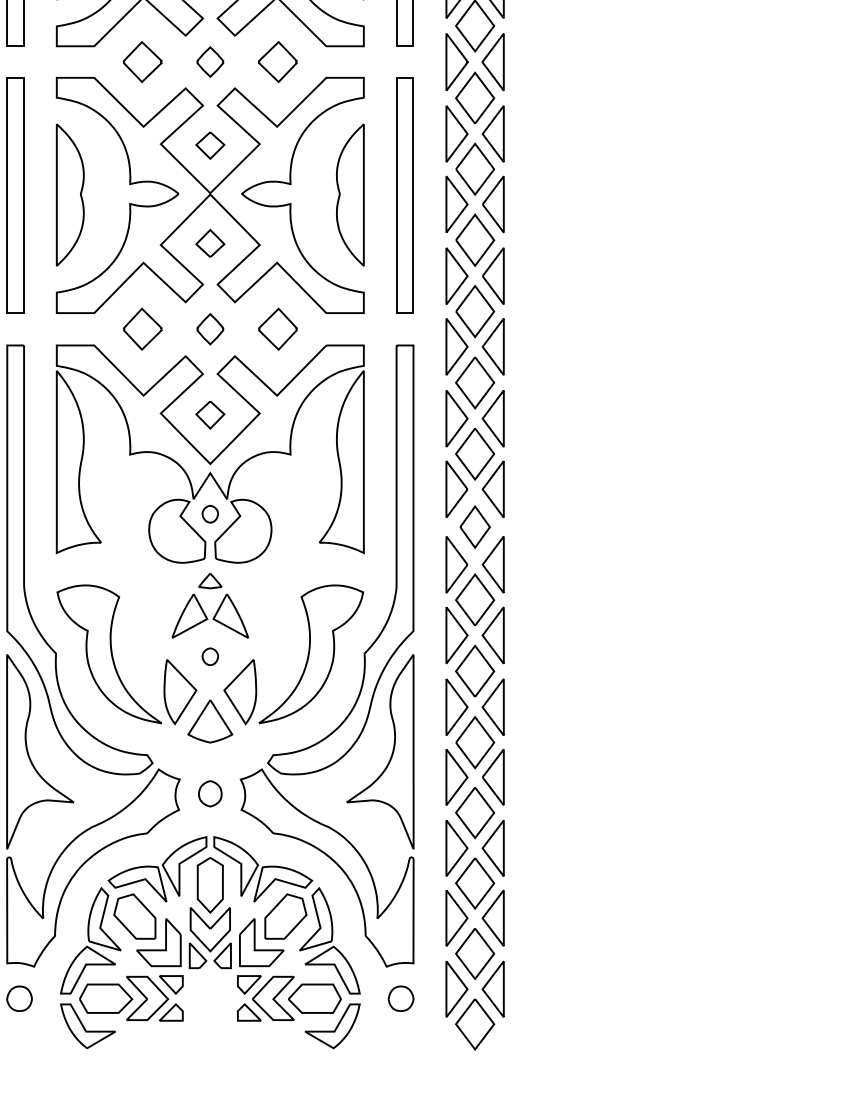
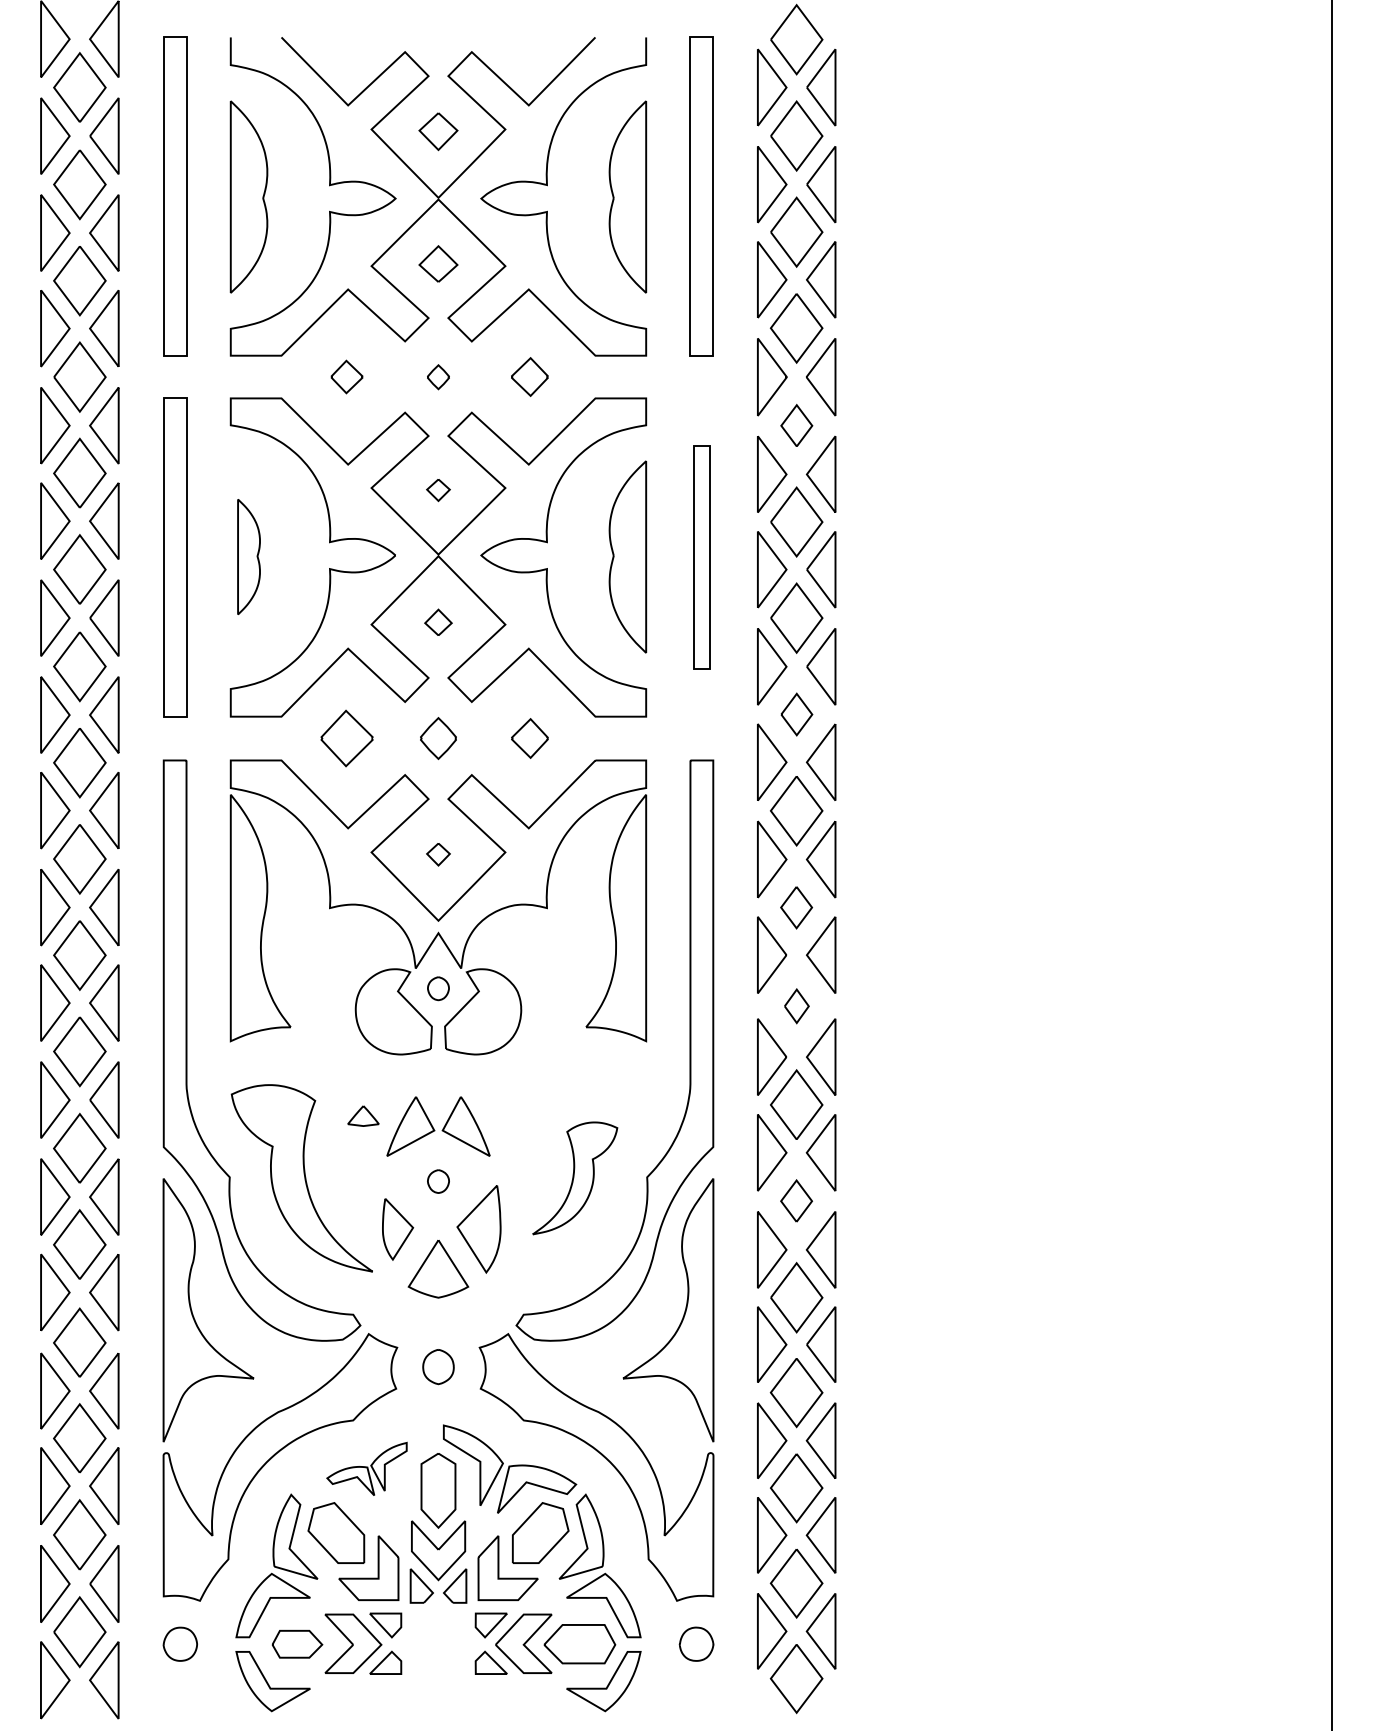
part: (142, 61) -> (346, 376), size x0.6
part: (277, 61) -> (529, 376), size x0.7
part: (210, 62) -> (438, 377), size x0.6
part: (474, 97) -> (796, 425), size x0.6
part: (210, 145) -> (438, 490), size x0.6
part: (69, 194) -> (248, 556), size x0.6
part: (404, 195) -> (701, 557), size x0.7
part: (210, 243) -> (438, 622), size x0.7
part: (474, 311) -> (796, 714), size x0.6
part: (277, 329) -> (529, 738), size x0.7
part: (210, 414) -> (438, 854), size x0.6
part: (474, 454) -> (796, 907), size x0.6
part: (474, 527) -> (796, 1006), size x0.6
part: (210, 580) -> (363, 1115), moved
part: (311, 654) -> (575, 1178), size x0.6
part: (474, 670) -> (796, 1200), size x0.6
part: (180, 692) -> (397, 1229), size x0.7
part: (157, 868) -> (366, 1468), size x0.6
part: (106, 998) -> (297, 1644), size x0.7

